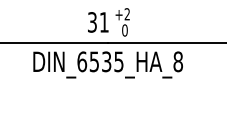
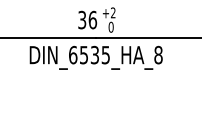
text: (104, 22) -> (93, 20), 31 -> 36

